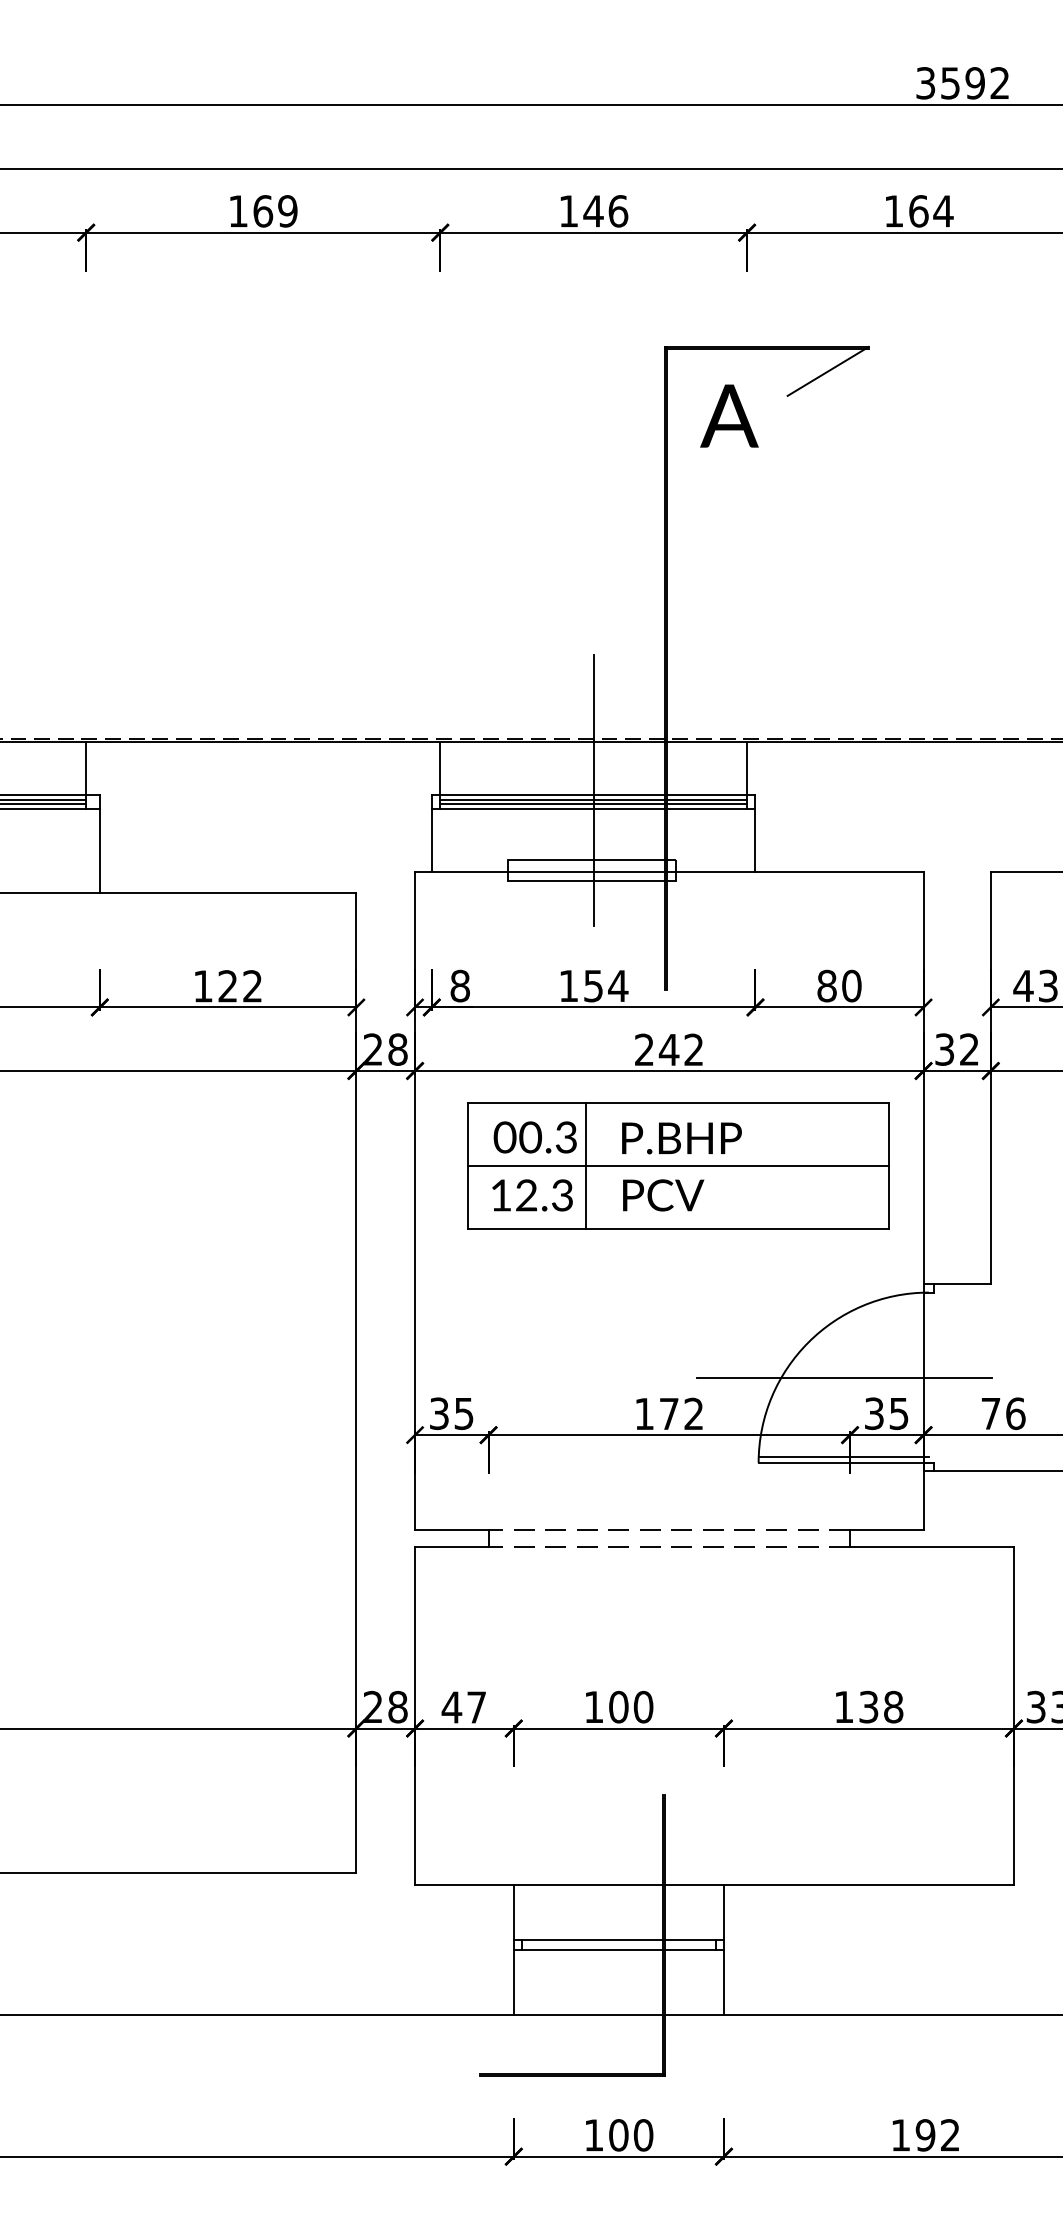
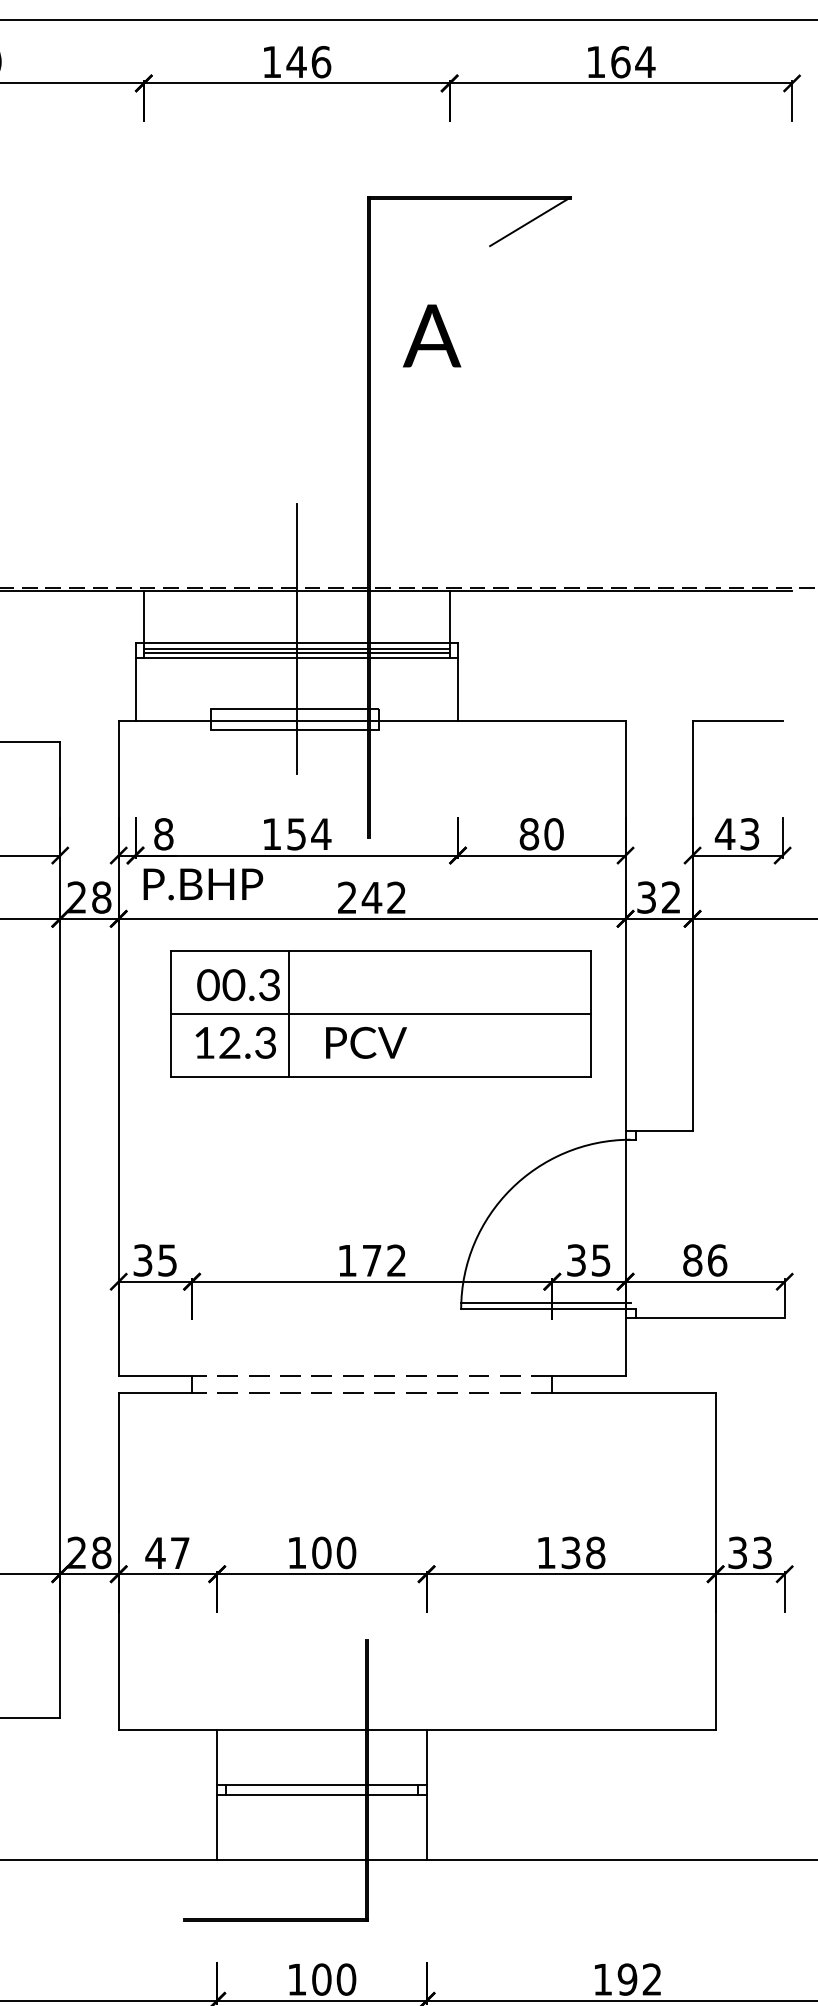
text: (729, 415) -> (432, 335), moved
text: (681, 1138) -> (202, 884), moved
line: (843, 1377) -> (545, 1224), removed
text: (990, 1413) -> (692, 1260), 76 -> 86

